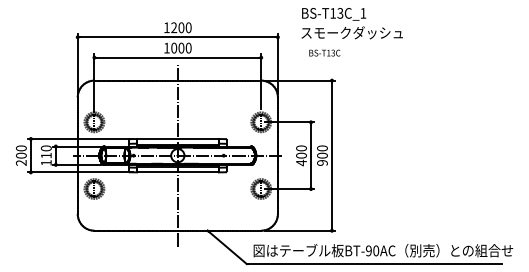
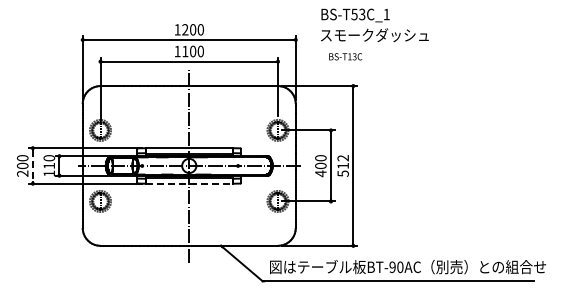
text: (333, 13) -> (354, 14), BS-T13C_1 -> BS-T53C_1
text: (174, 48) -> (185, 51), 1000 -> 1100
line: (30, 155) -> (32, 165), solid -> dashed
text: (321, 155) -> (342, 165), 900 -> 512
line: (178, 172) -> (189, 183), solid -> dashed

